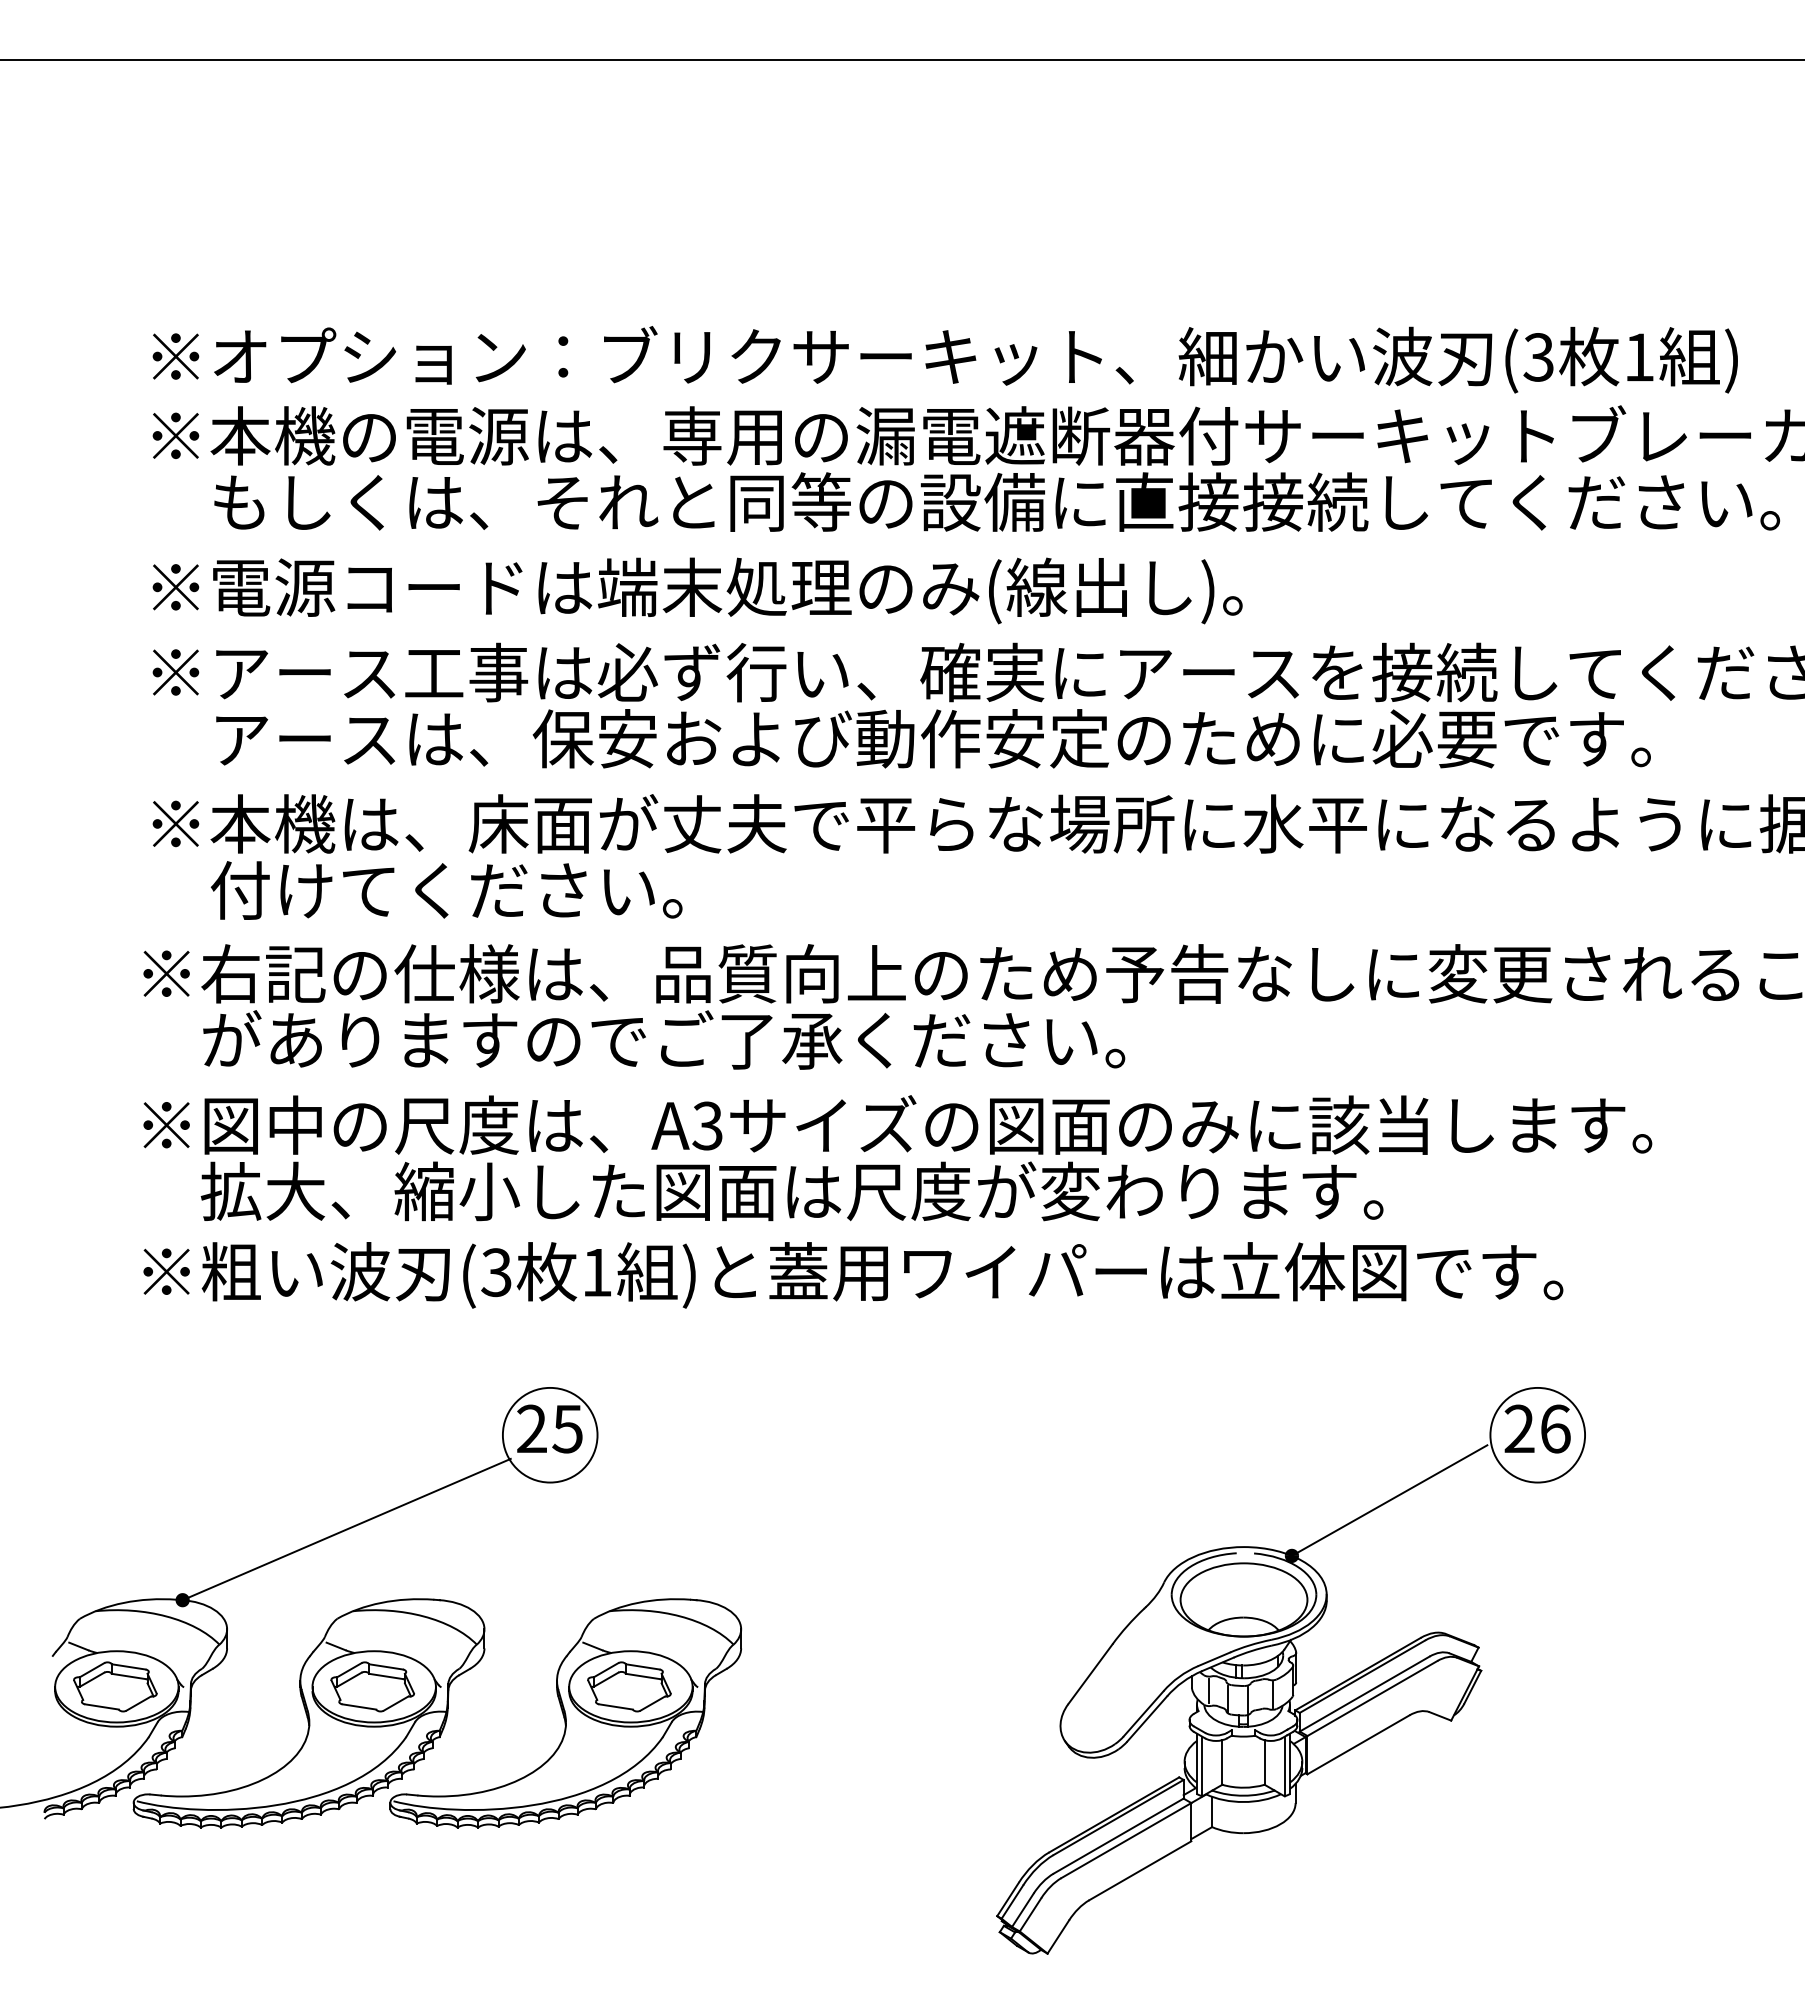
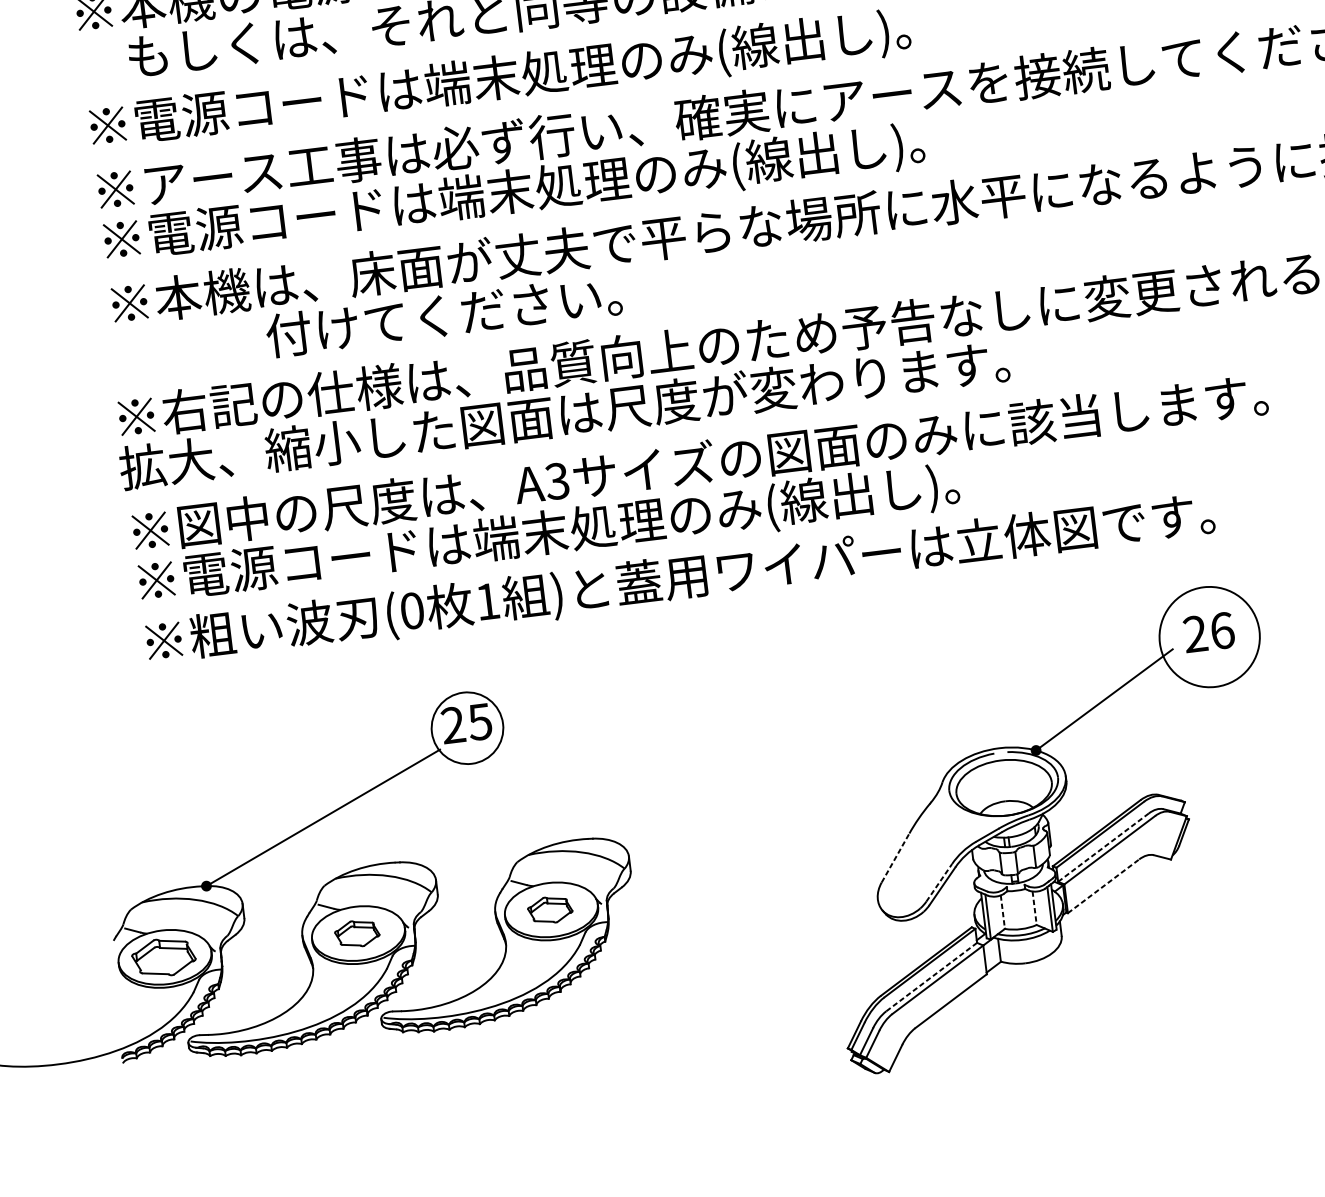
text: (901, 742) -> (667, 175), アースは、保安および動作安定のために必要です。 -> ※電源コードは端末処理のみ(線出し)。
text: (446, 890) -> (443, 315), moved
text: (727, 1039) -> (564, 414), がありますのでご了承ください。 -> 拡大、縮小した図面は尺度が変わります。
text: (763, 1194) -> (605, 527), 拡大、縮小した図面は尺度が変わります。 -> ※電源コードは端末処理のみ(線出し)。
text: (496, 1272) -> (412, 610), (3 -> (0
circle: (1537, 1434) -> (1209, 636), size x1.4
line: (1090, 1673) -> (895, 857), solid -> dashed
part: (372, 1686) -> (357, 933), size x0.7
part: (629, 1686) -> (550, 909), size x0.7
line: (1208, 1690) -> (985, 859), removed
line: (1364, 1694) -> (1103, 847), solid -> dashed
line: (1144, 1713) -> (939, 882), solid -> dashed
line: (1358, 1744) -> (1103, 886), solid -> dashed
line: (1222, 1762) -> (1002, 912), solid -> dashed
line: (1264, 1762) -> (1034, 908), solid -> dashed
line: (1118, 1836) -> (931, 977), solid -> dashed

